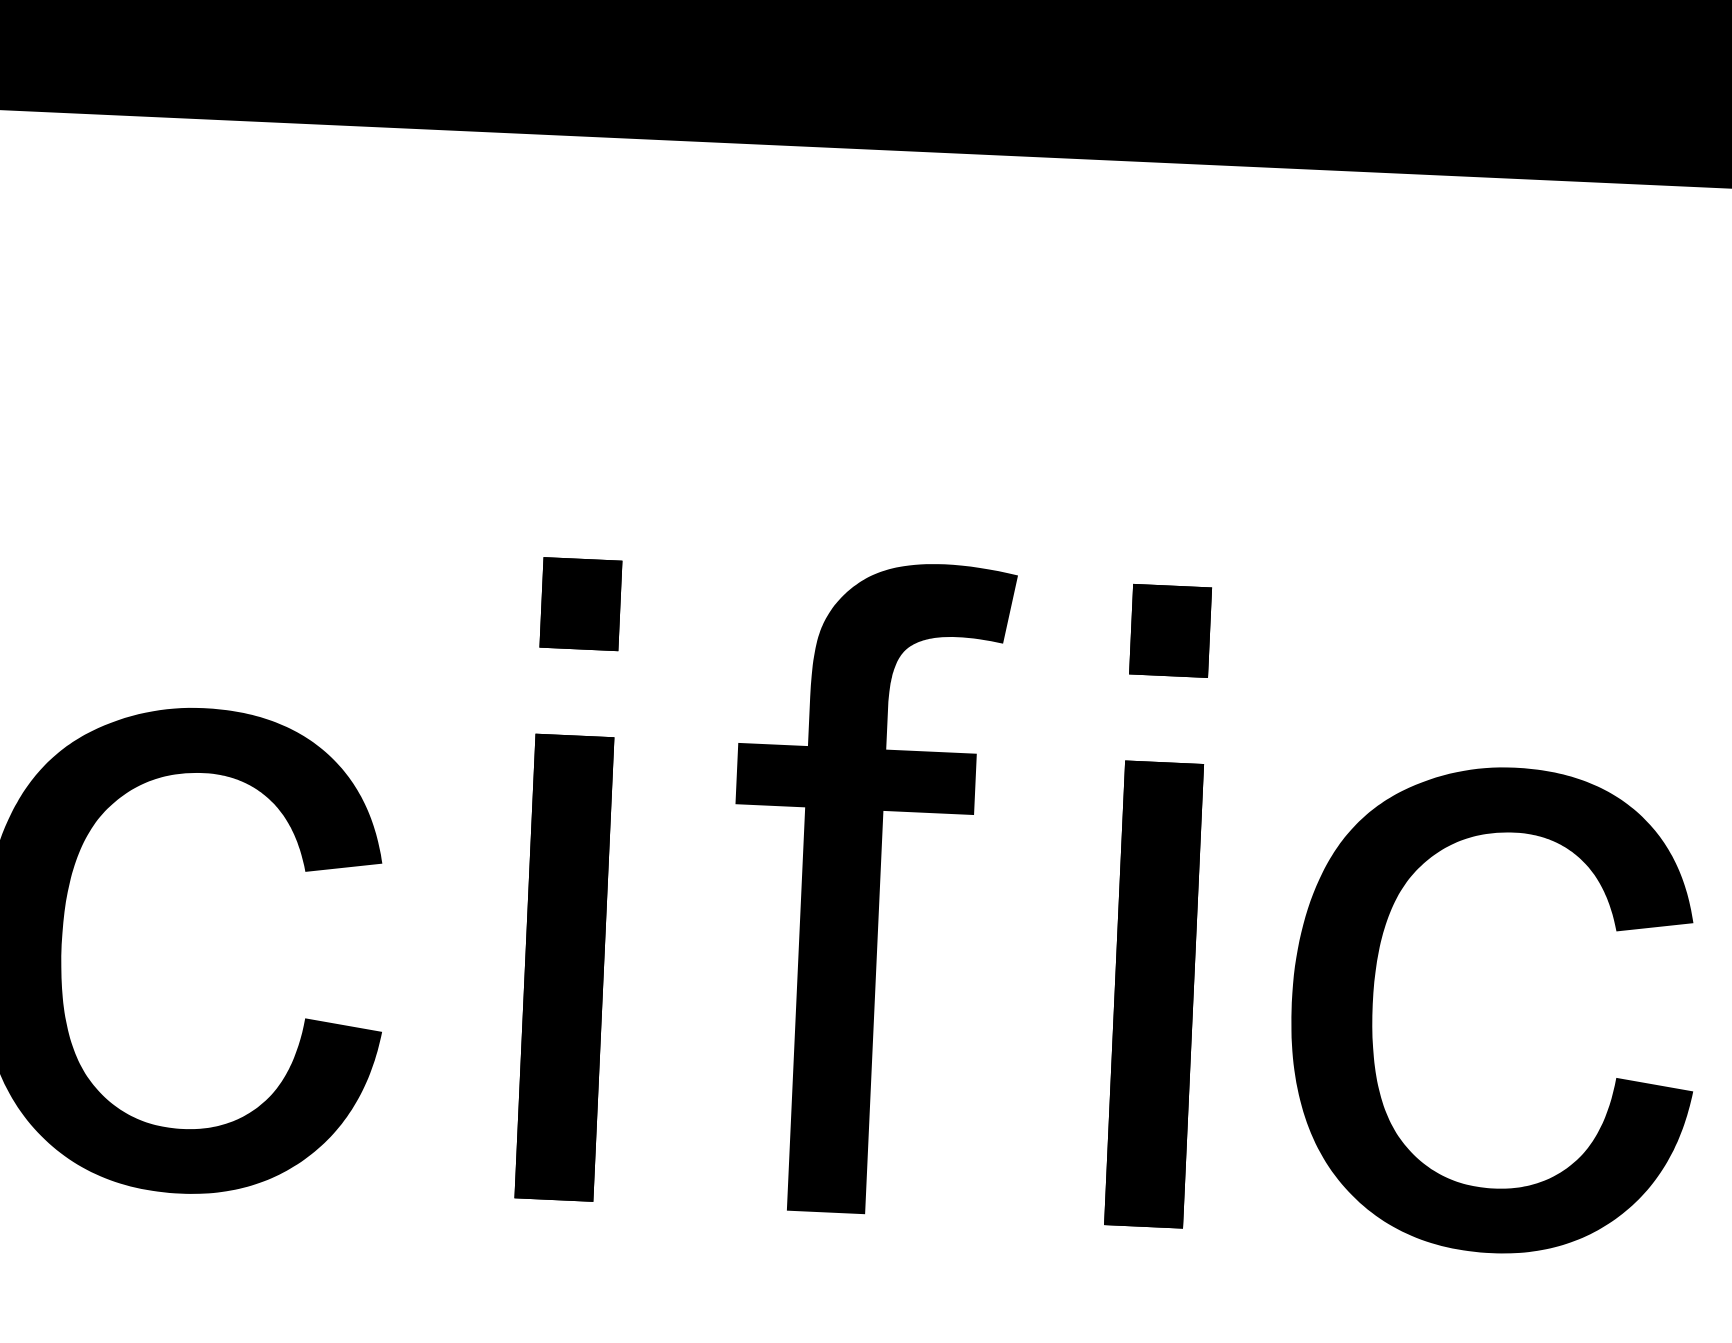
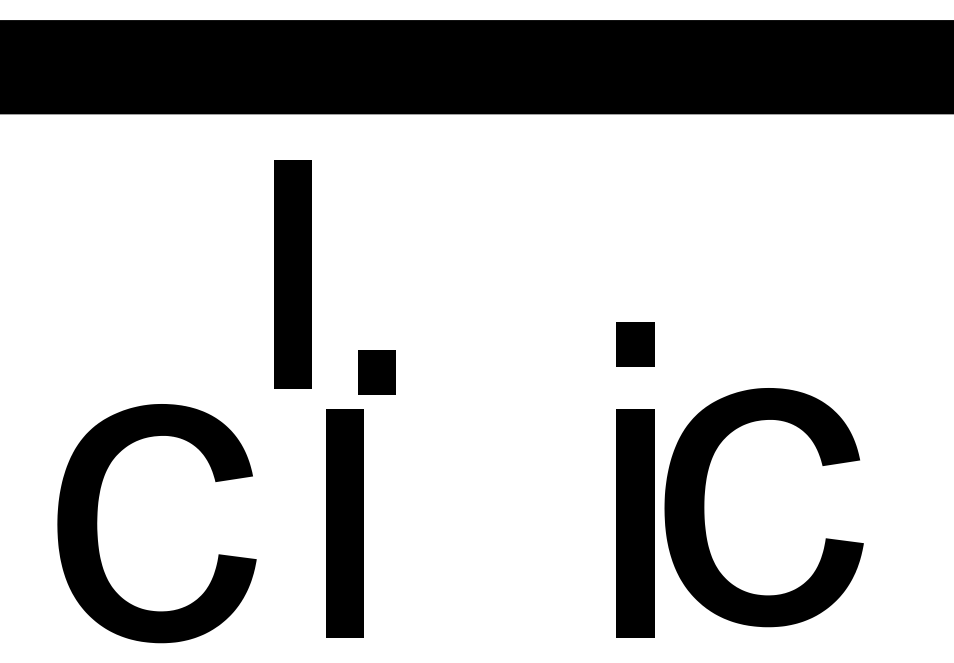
part: (480, 457) -> (292, 274), added
part: (579, 604) -> (376, 372), moved
part: (868, 885) -> (492, 476), removed
part: (1373, 1004) -> (704, 507), moved

